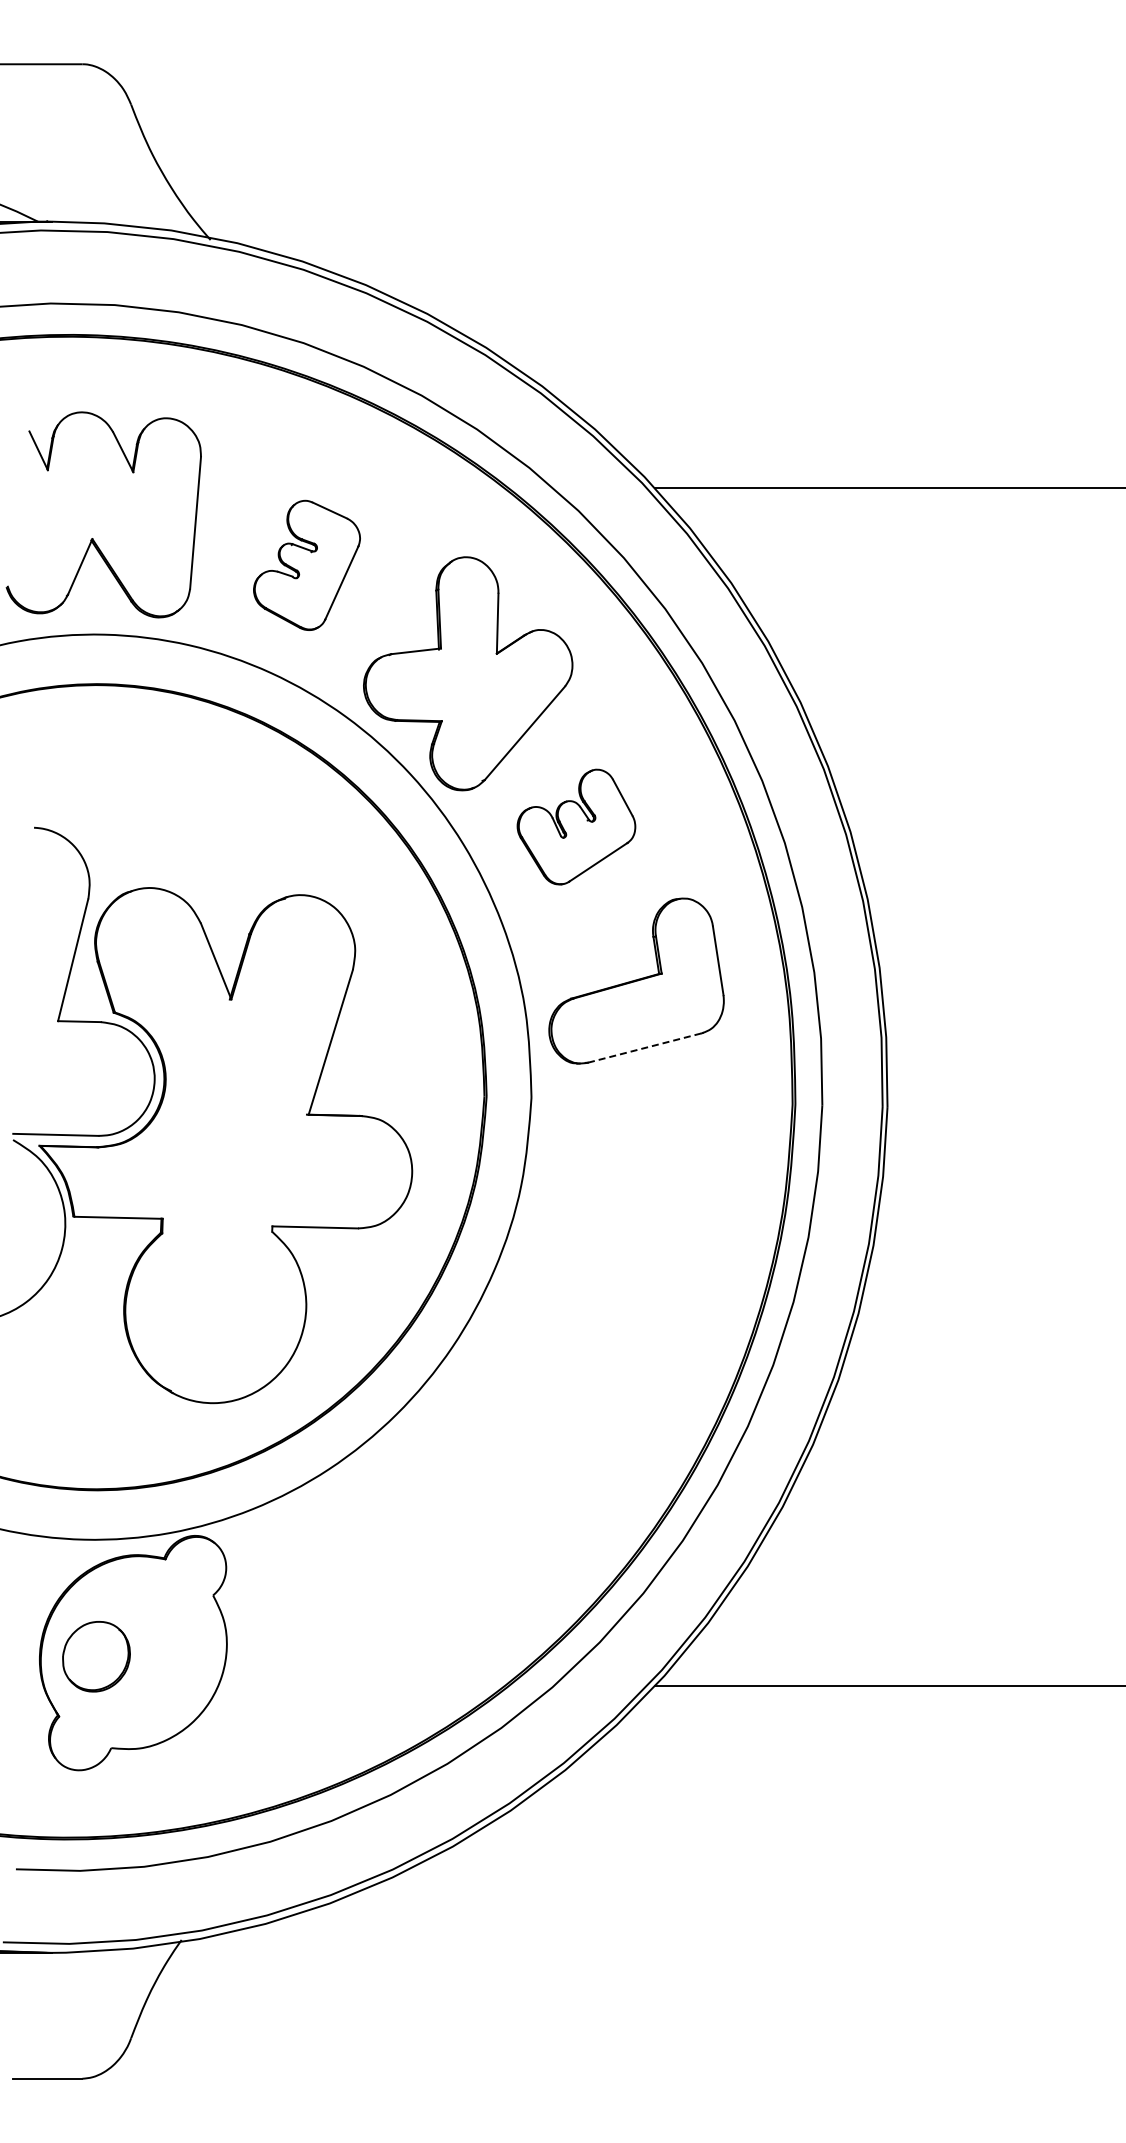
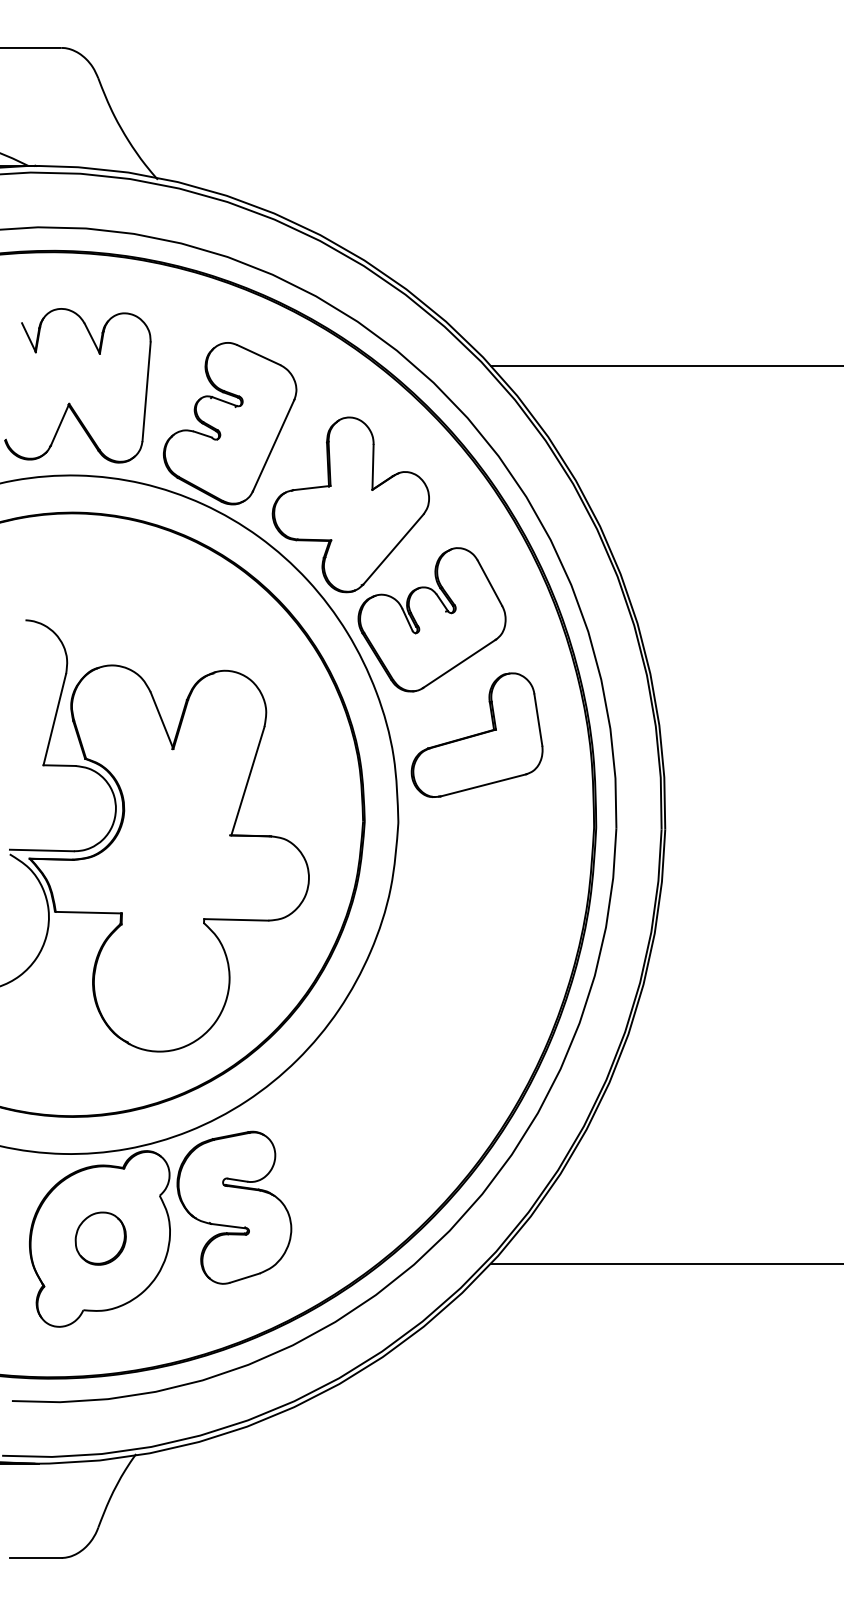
part: (306, 565) -> (229, 423), size x1.67
part: (576, 826) -> (432, 619), size x1.67
line: (644, 1048) -> (483, 785), dashed -> solid
part: (312, 1611) -> (234, 1207), added
part: (96, 1656) -> (100, 1238), moved

